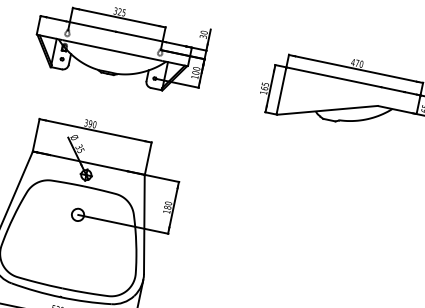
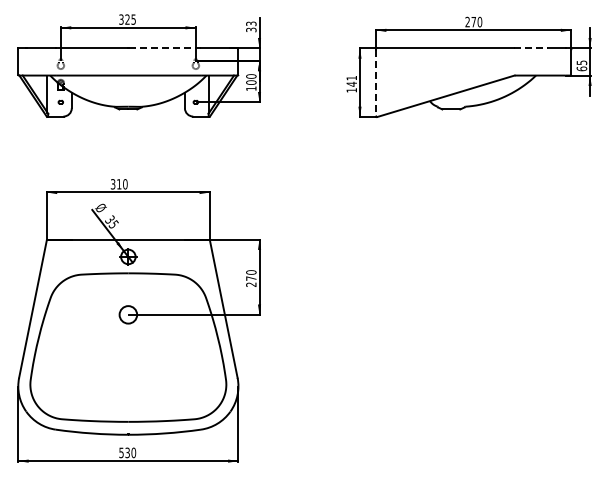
text: (204, 32) -> (251, 23), 30 -> 33
line: (141, 37) -> (165, 48), solid -> dashed
text: (353, 62) -> (467, 21), 470 -> 270
text: (264, 86) -> (351, 81), 165 -> 141
line: (393, 89) -> (531, 48), solid -> dashed
line: (281, 91) -> (376, 83), solid -> dashed
text: (89, 123) -> (118, 184), 390 -> 310
text: (167, 209) -> (251, 281), 180 -> 270

